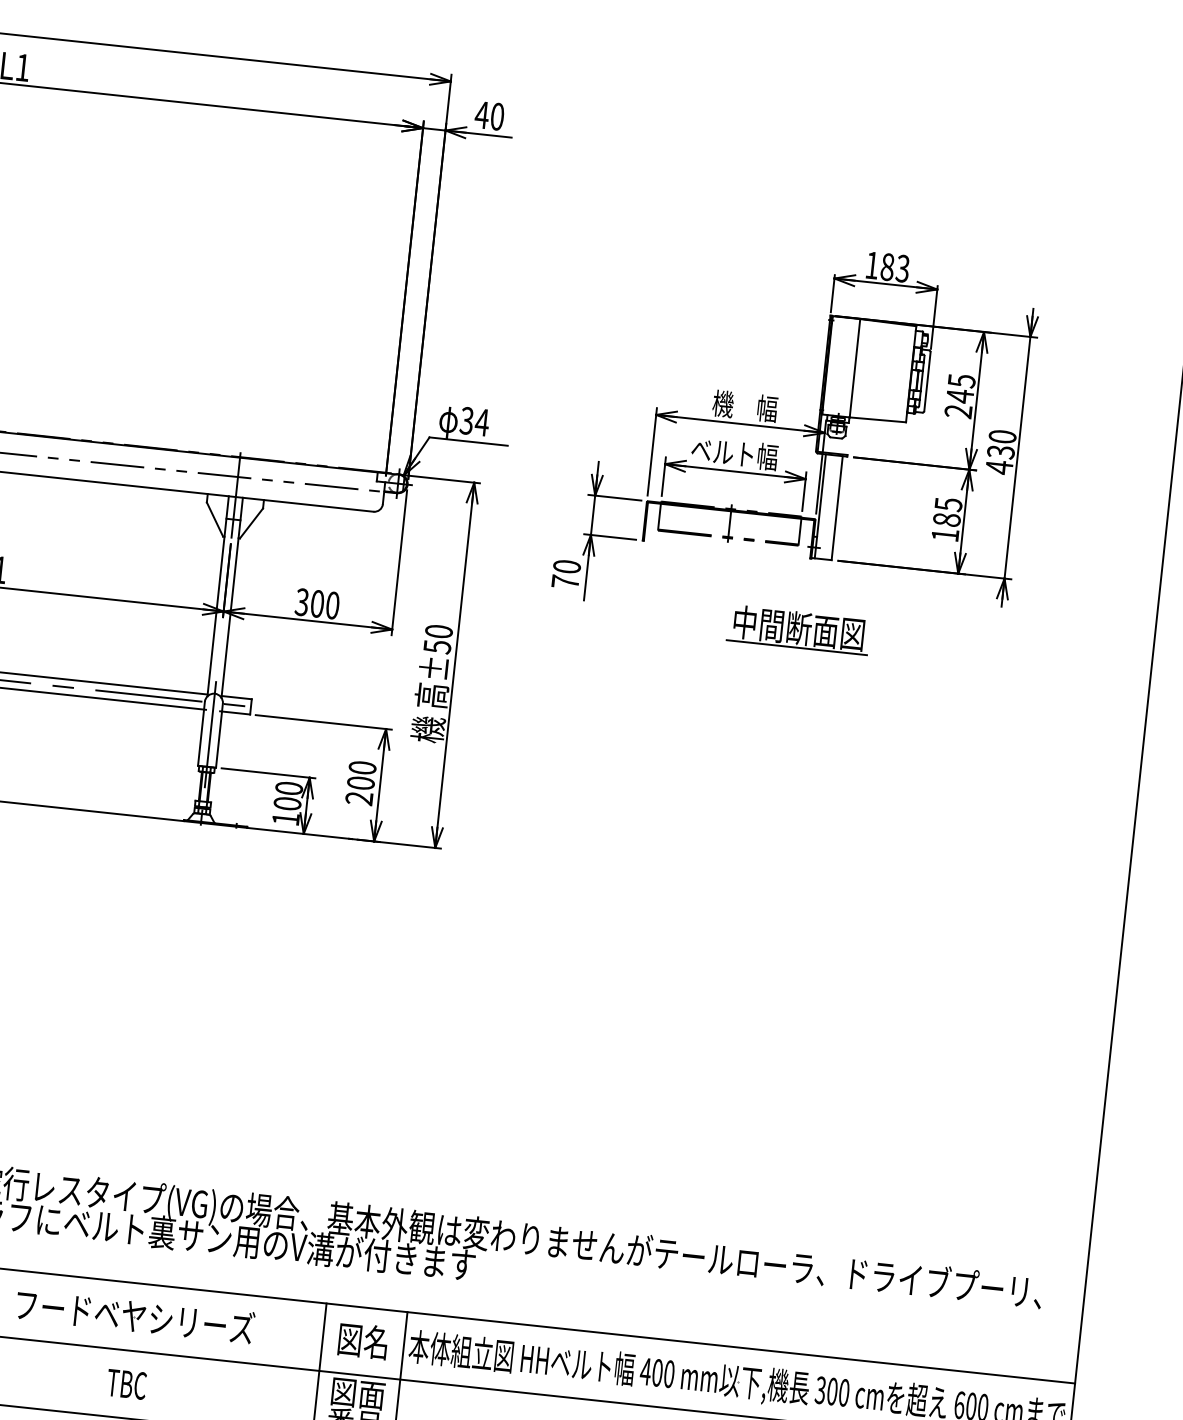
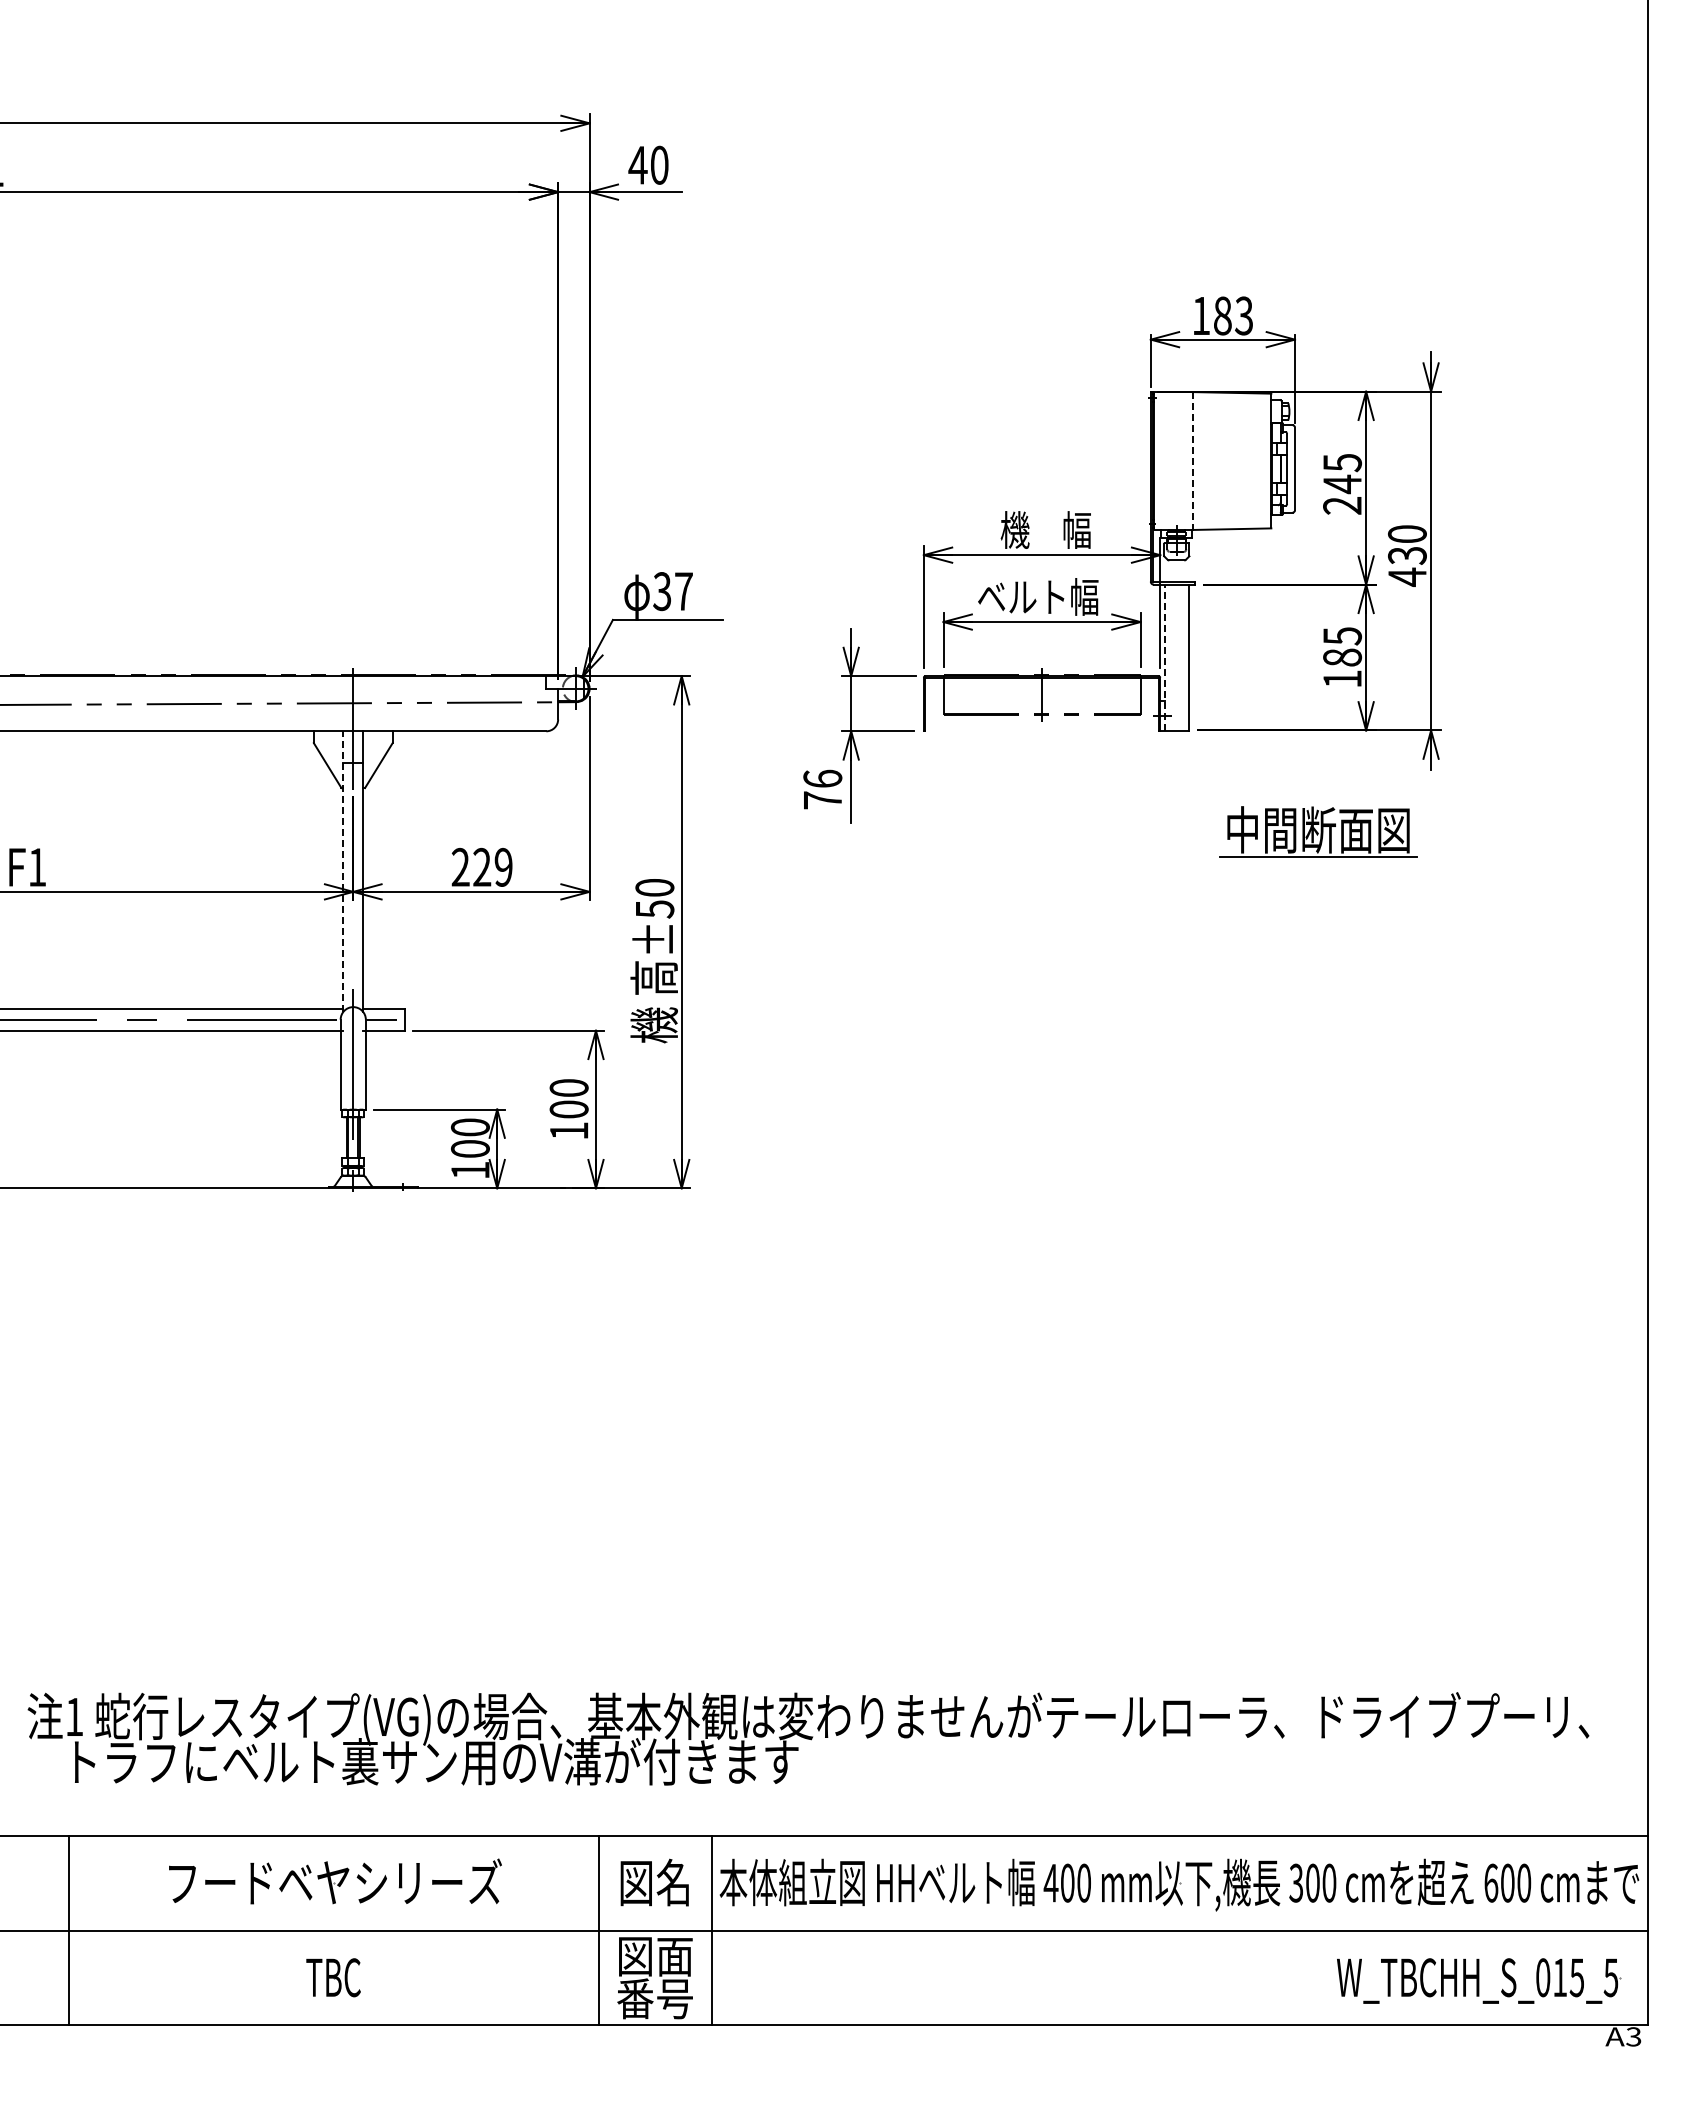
line: (854, 368) -> (1192, 461), solid -> dashed
text: (482, 422) -> (683, 591), 34 -> 37
line: (820, 506) -> (1164, 657), solid -> dashed
text: (566, 566) -> (822, 778), 70 -> 76
line: (218, 596) -> (343, 871), solid -> dashed
text: (316, 603) -> (481, 867), 300 -> 229
part: (798, 629) -> (1318, 831), moved
text: (358, 798) -> (568, 1130), 200 -> 100

